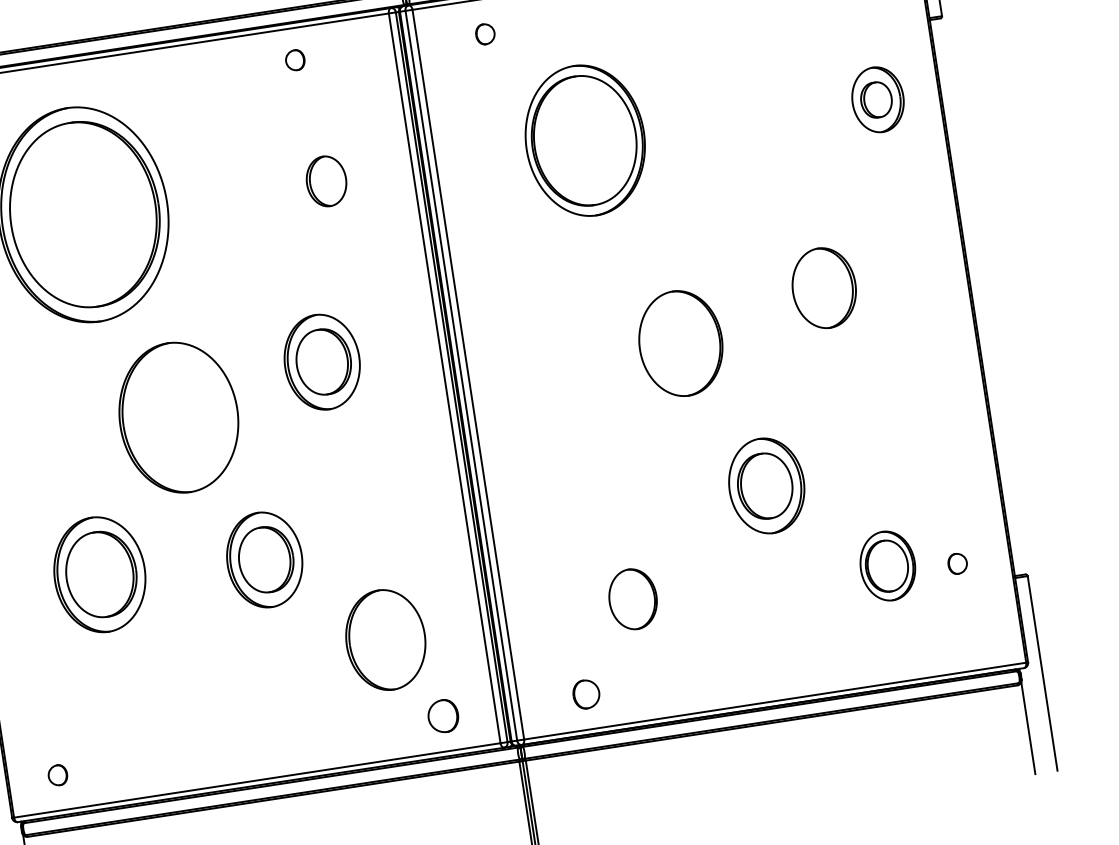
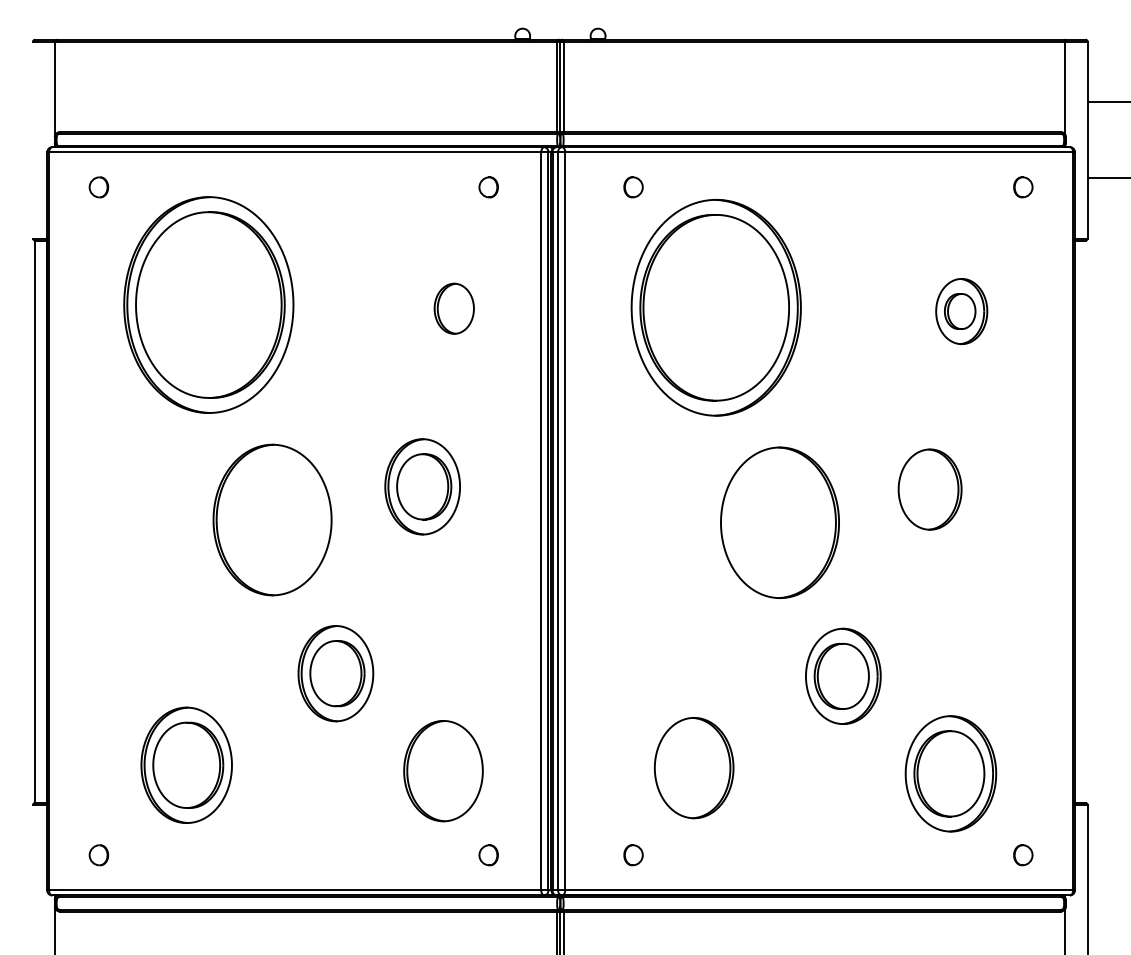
part: (295, 60) -> (488, 187), moved
part: (877, 99) -> (961, 311), moved
part: (584, 140) -> (715, 307), size x1.43
part: (680, 343) -> (779, 522), size x1.43
part: (957, 564) -> (1023, 855), moved
part: (887, 565) -> (950, 773), size x1.67
part: (99, 573) -> (186, 764), moved
part: (632, 599) -> (693, 768), size x1.67
part: (586, 694) -> (633, 855), size x0.71
part: (443, 716) -> (488, 855), size x0.62

